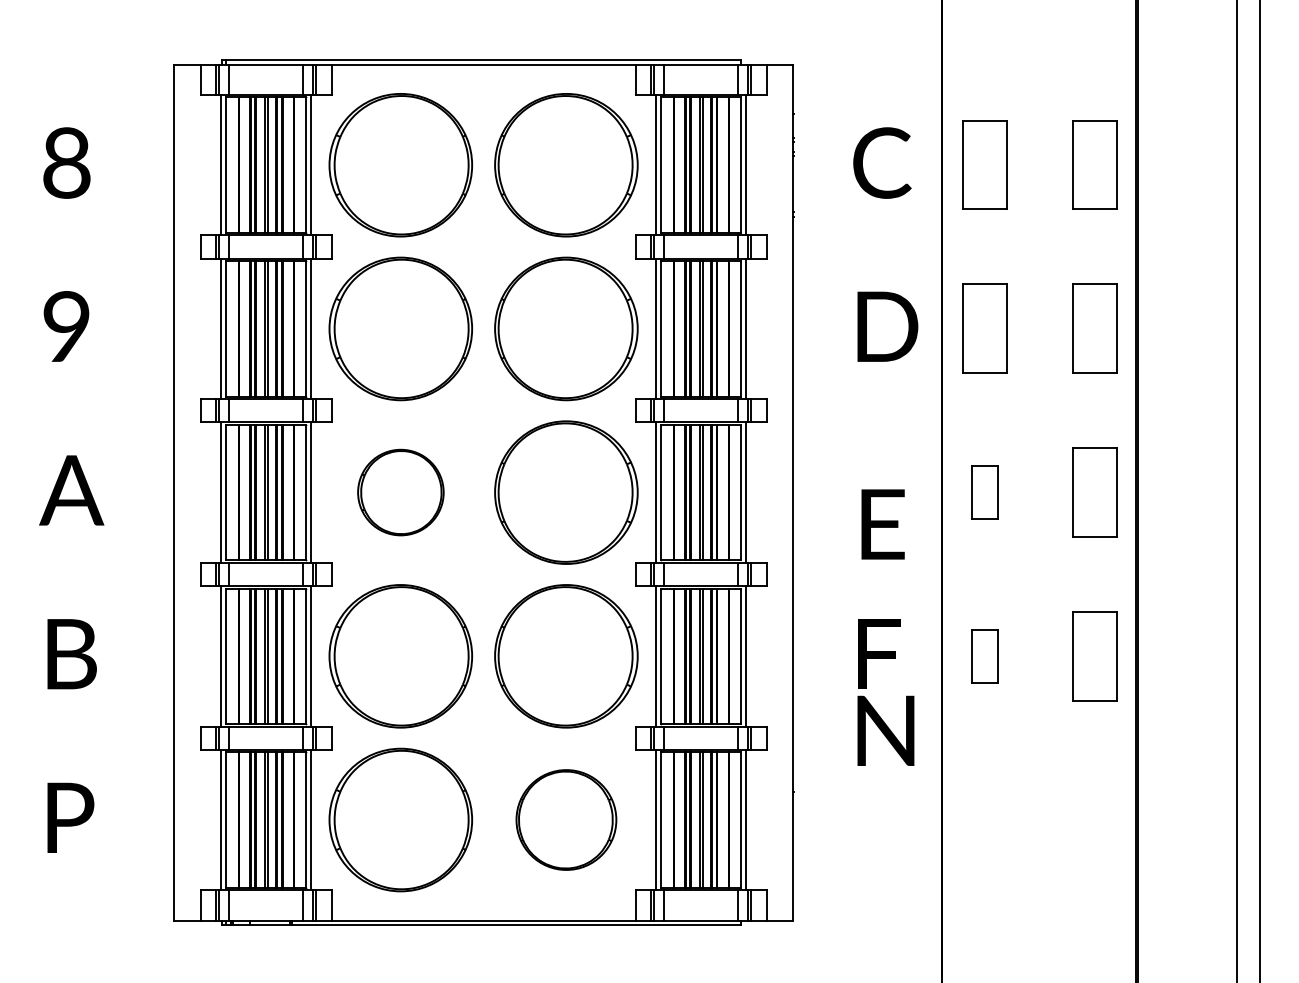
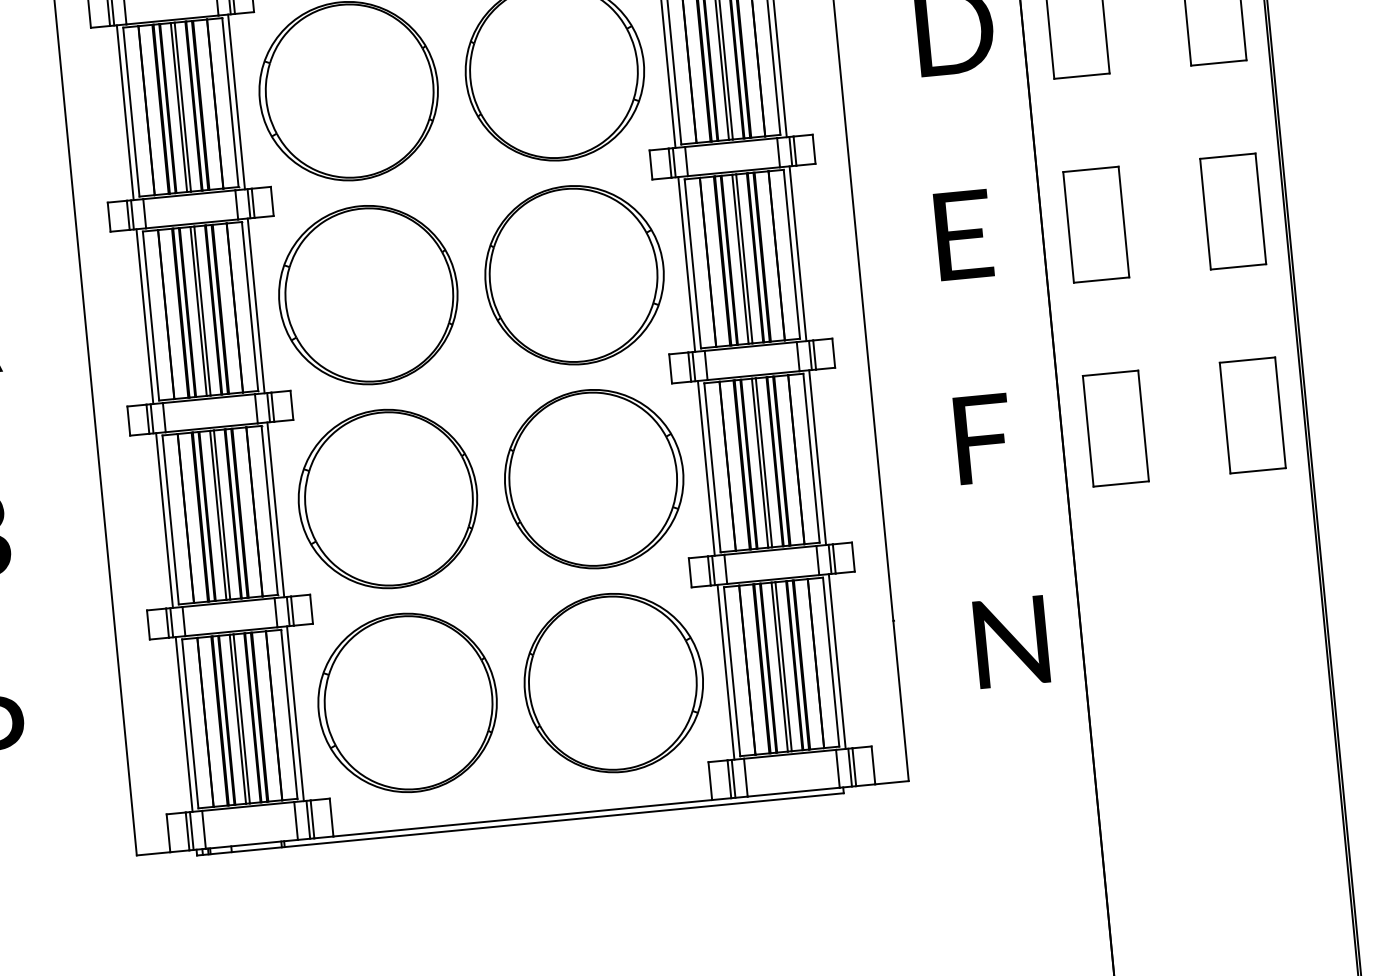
part: (400, 492) -> (367, 294), size x1.67
part: (984, 492) -> (1095, 224), size x1.67
text: (882, 524) -> (963, 235), moved
part: (984, 656) -> (1115, 429), size x1.67
text: (885, 730) -> (1011, 641), moved
part: (566, 819) -> (613, 682), size x1.43

